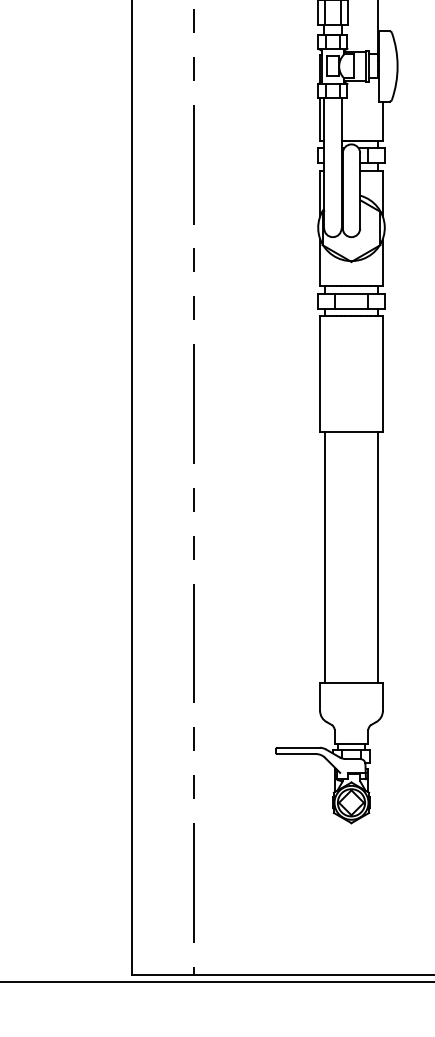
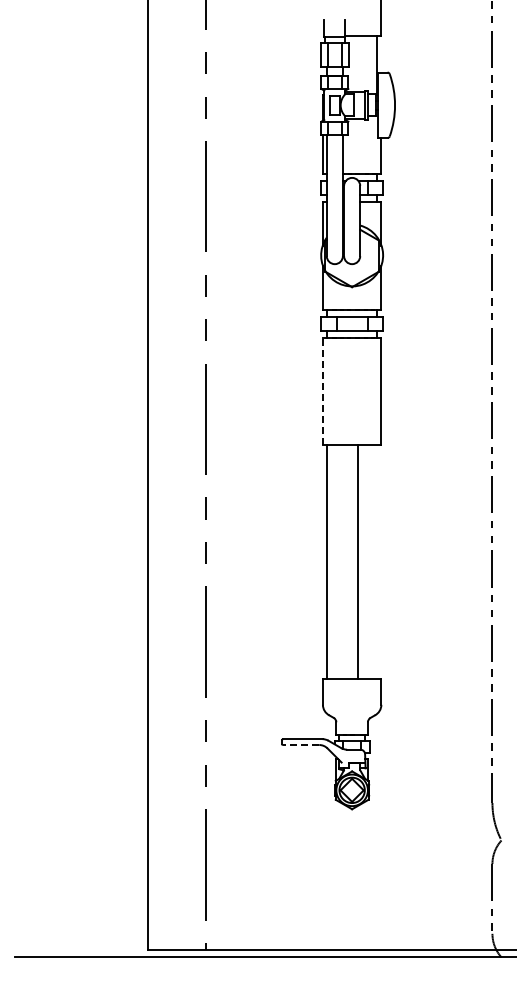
line: (319, 374) -> (322, 391), solid -> dashed
line: (378, 557) -> (358, 562), moved
line: (295, 754) -> (300, 745), solid -> dashed

